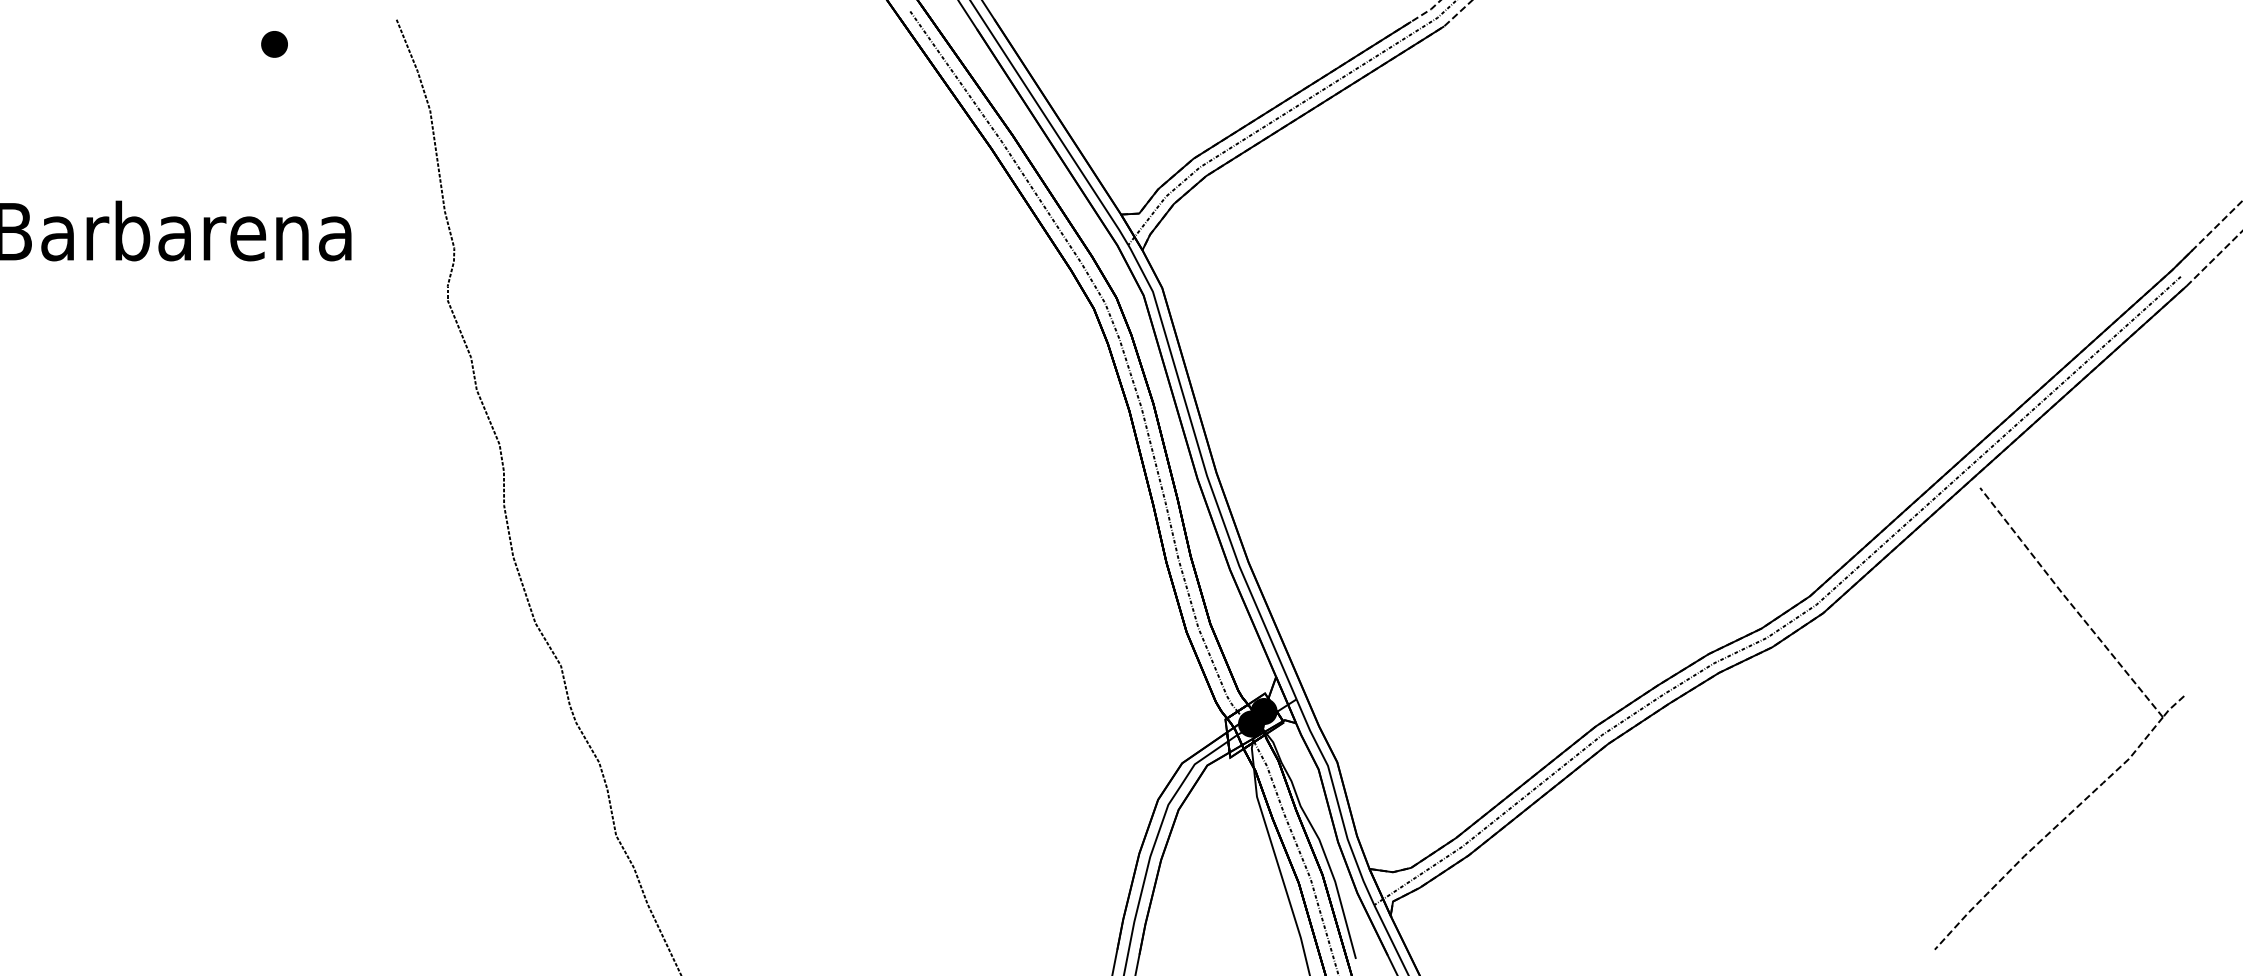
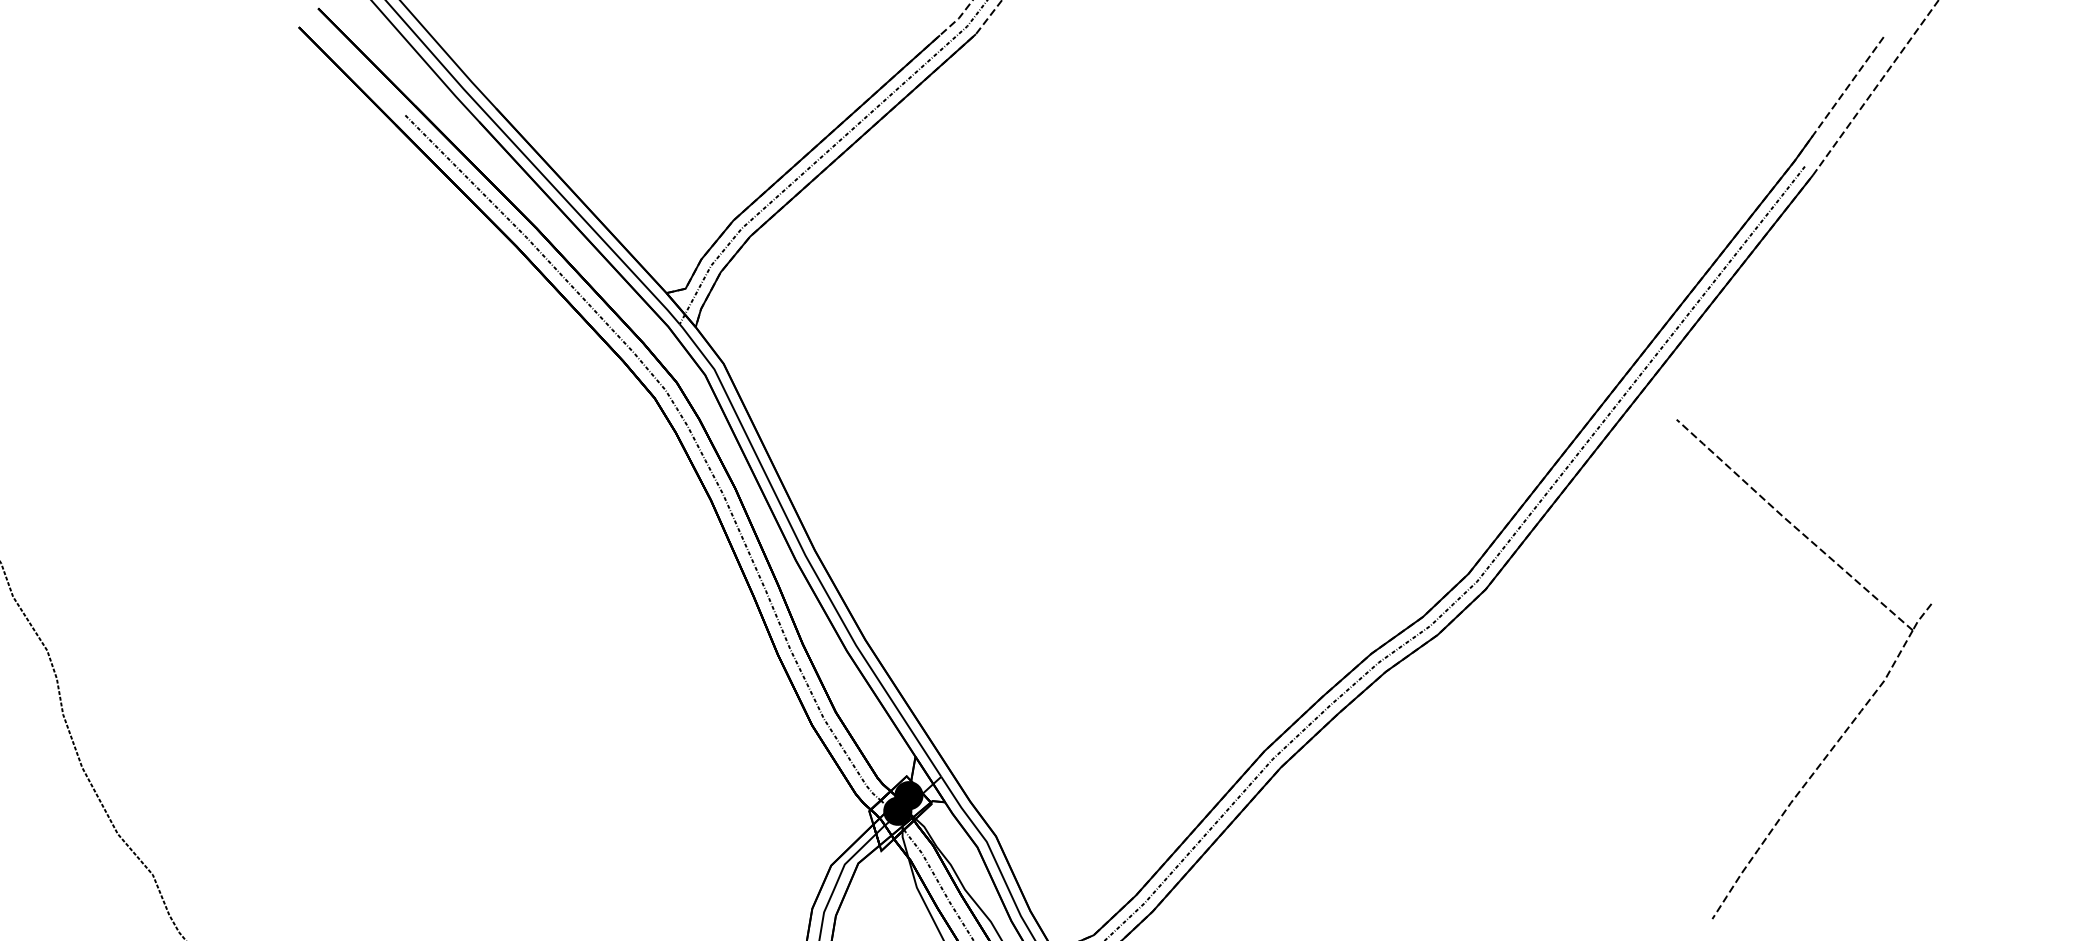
part: (2111, 773) -> (1868, 699), moved

